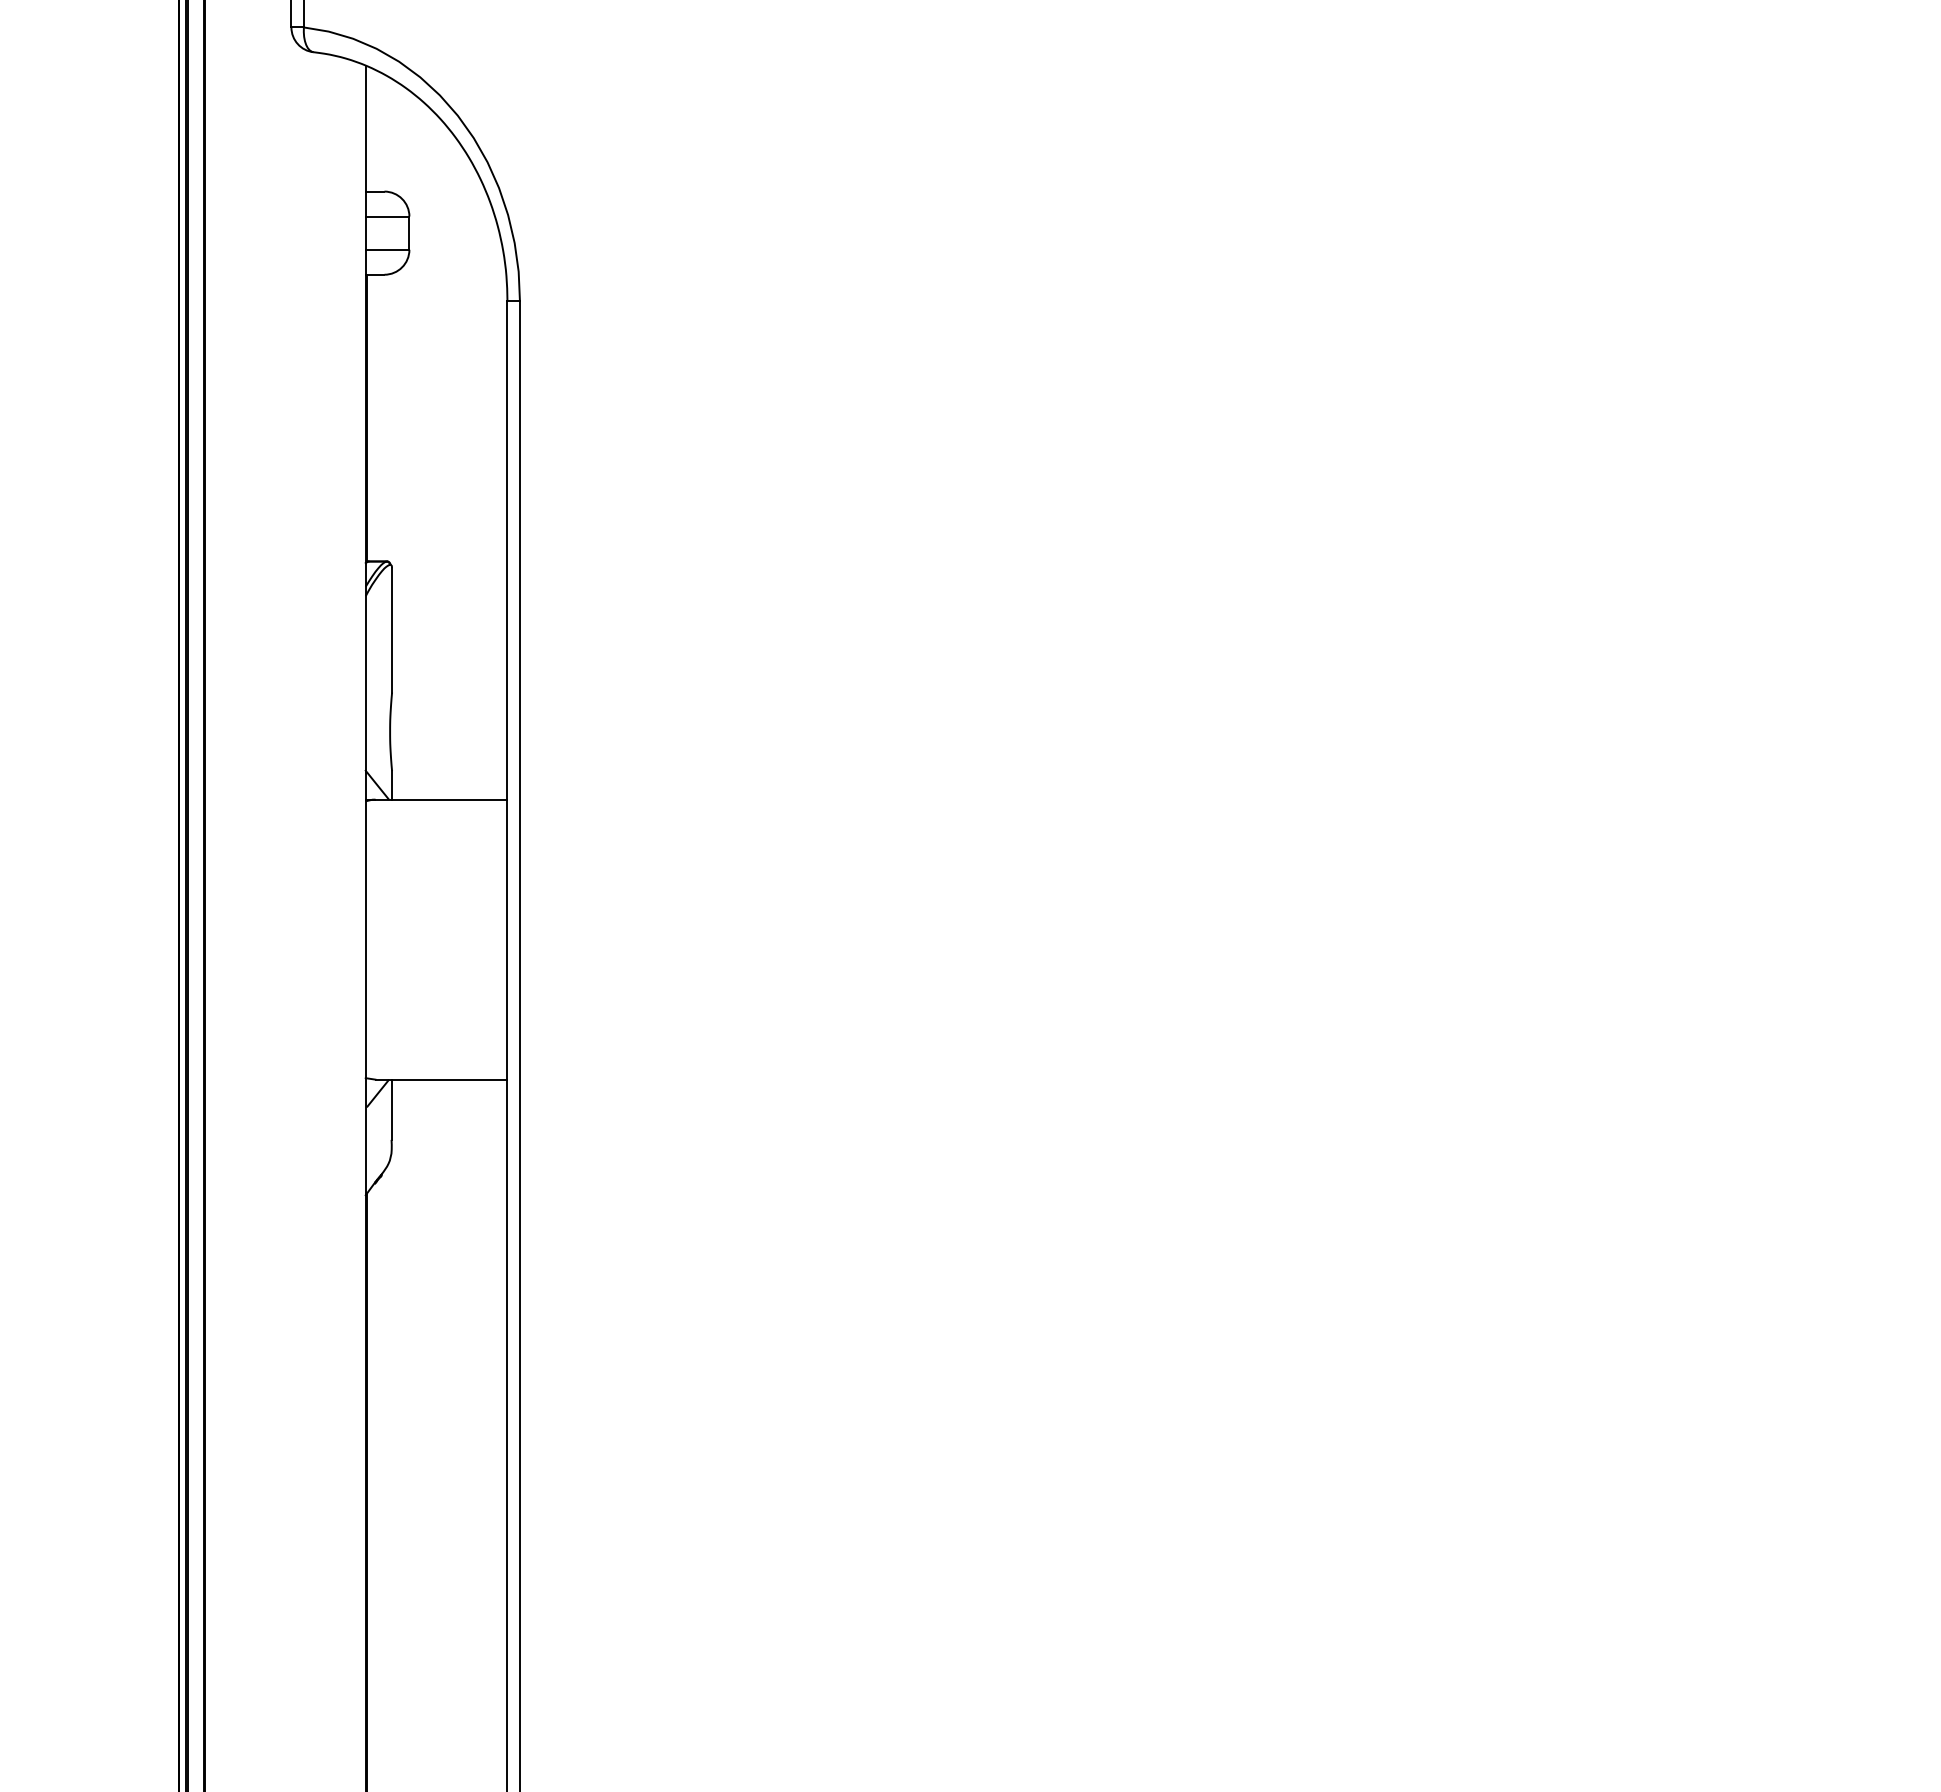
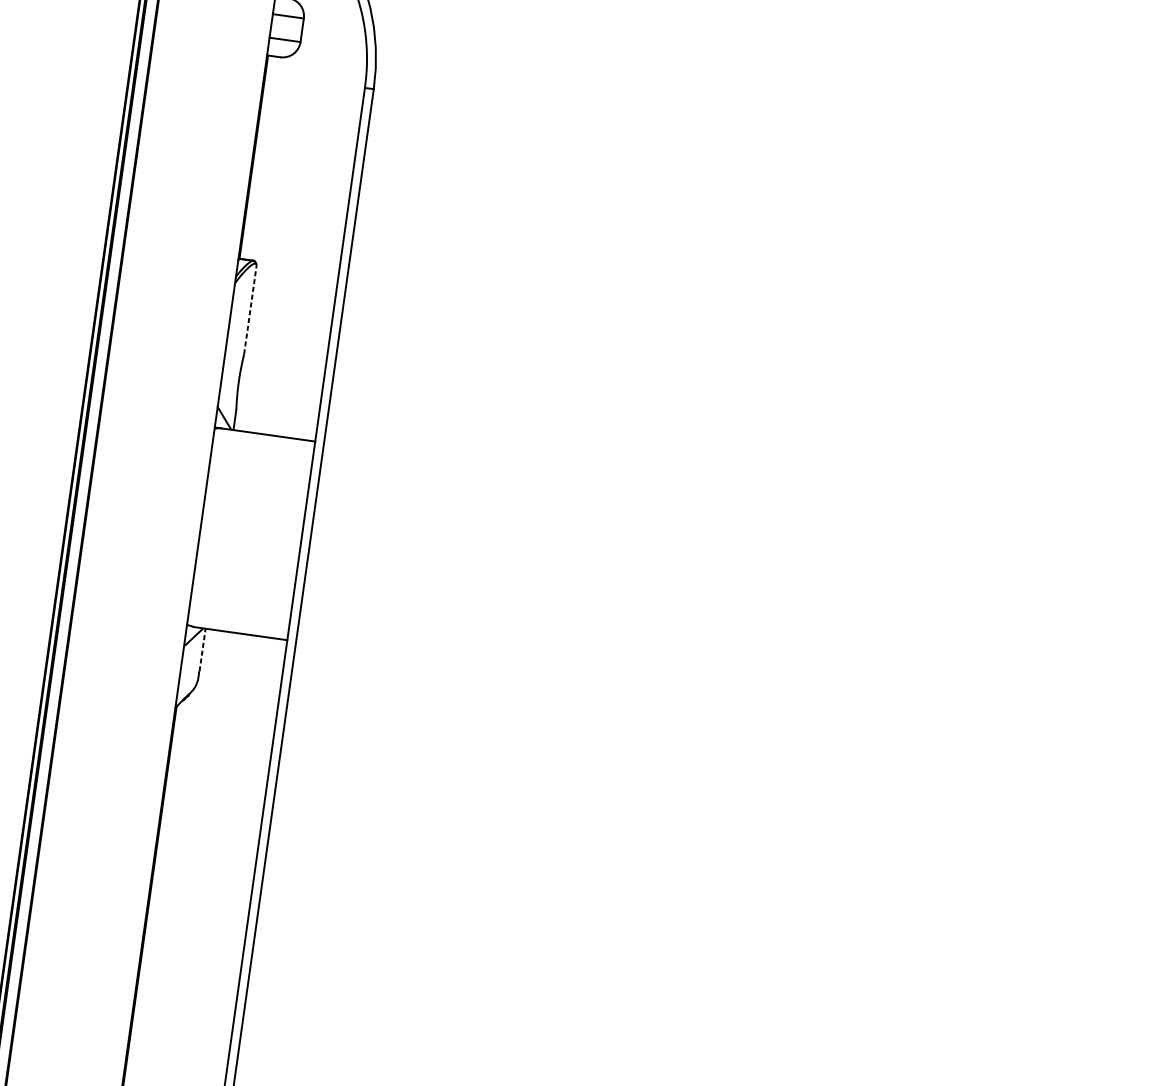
line: (392, 629) -> (250, 309), solid -> dashed
line: (392, 1109) -> (202, 649), solid -> dashed

